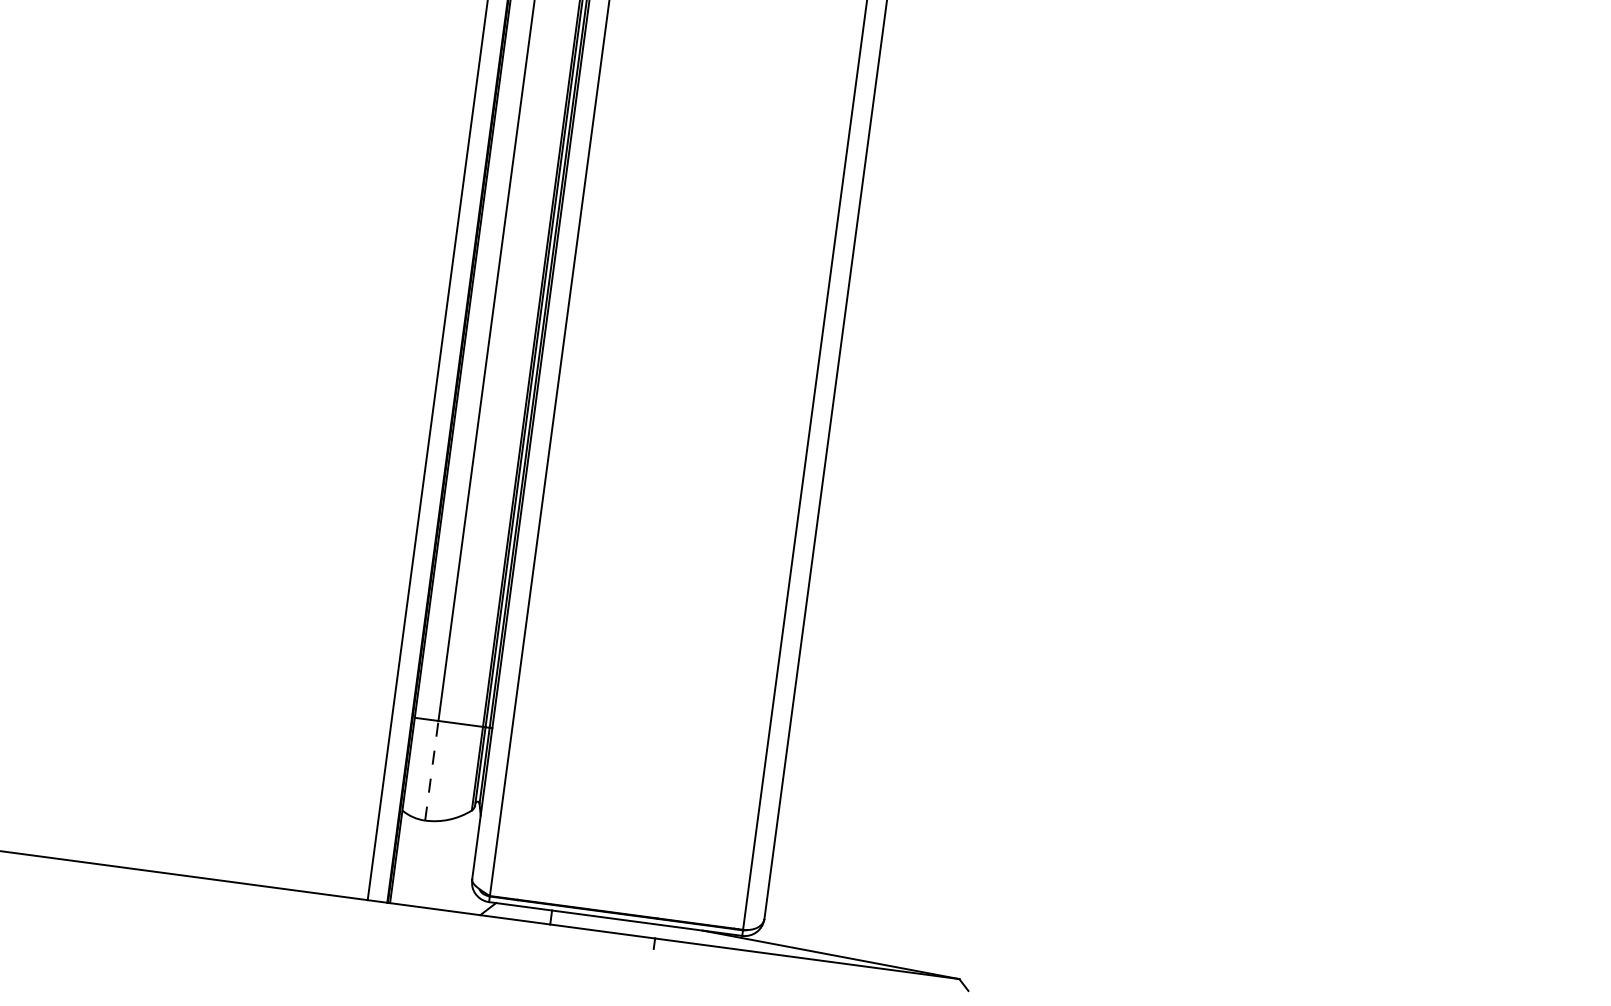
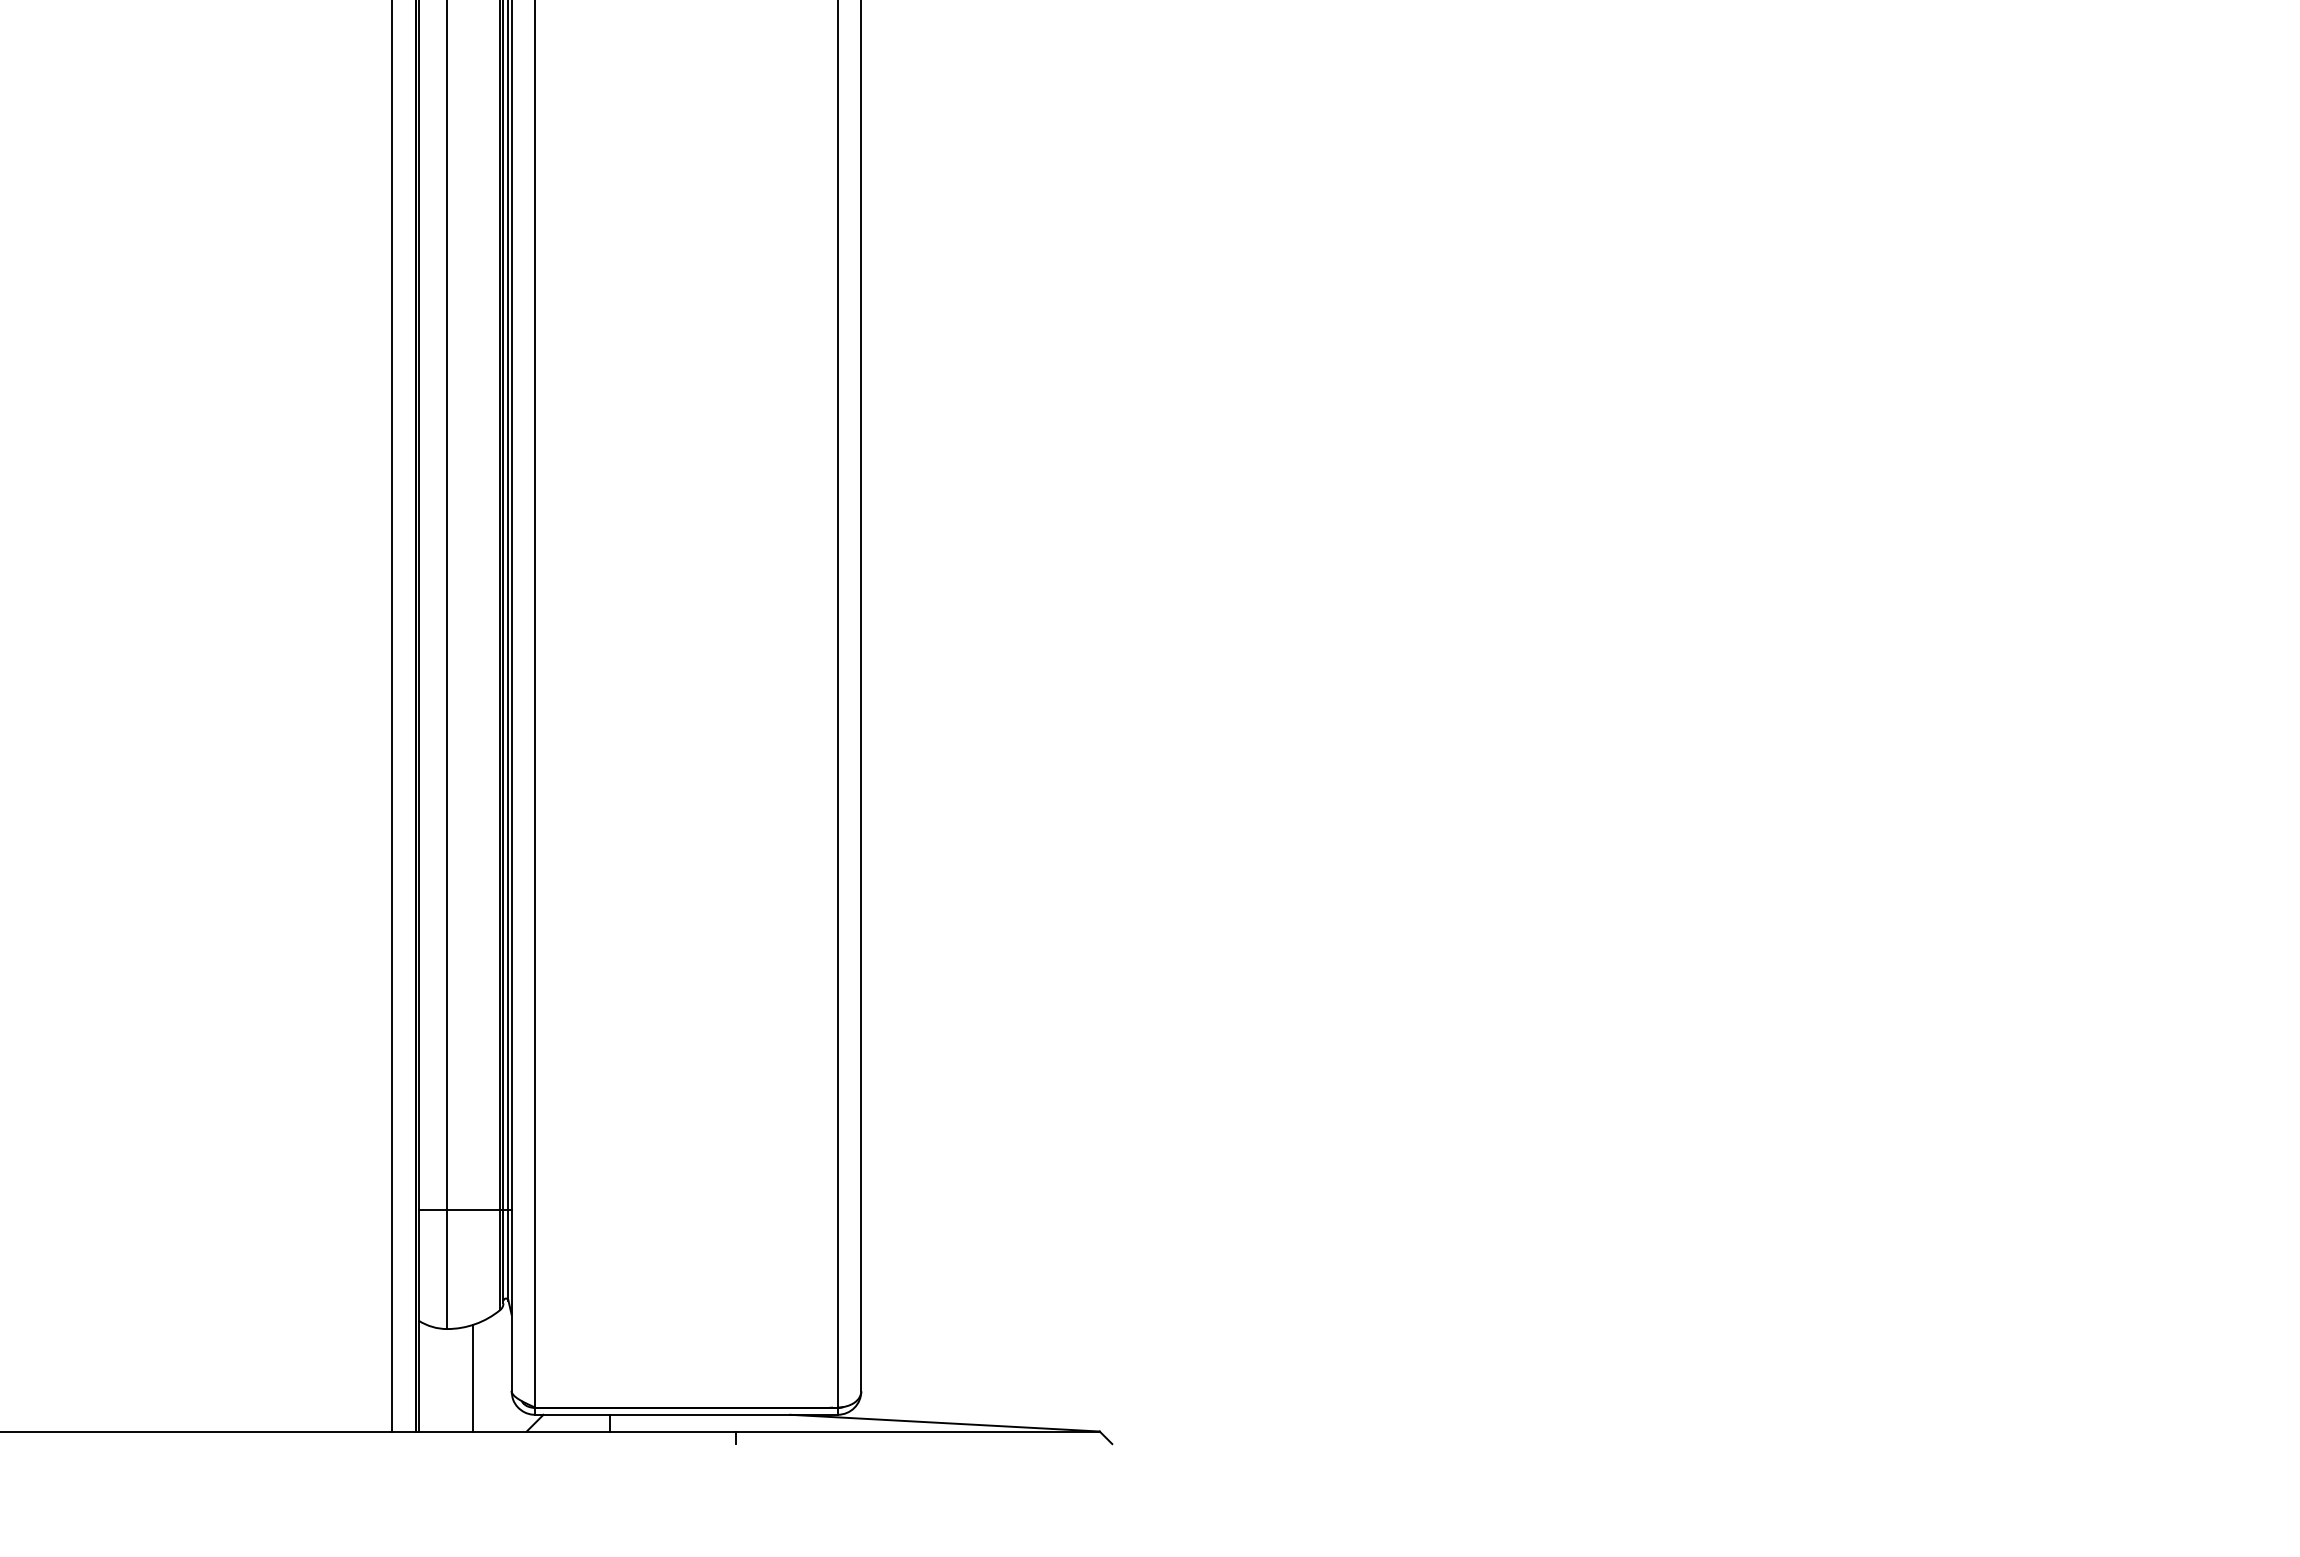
line: (432, 770) -> (447, 1269), dashed -> solid
line: (441, 864) -> (473, 1377), added

